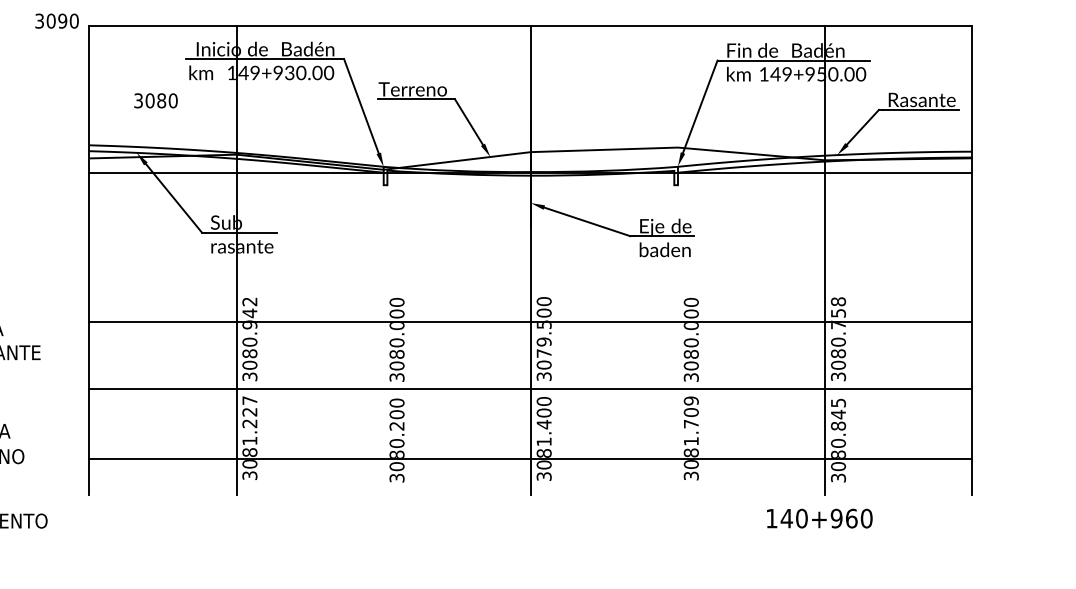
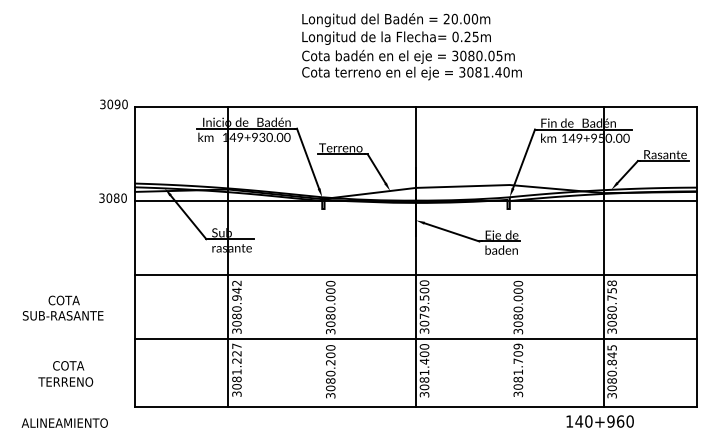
text: (155, 99) -> (112, 197), moved
line: (530, 322) -> (415, 275), moved
line: (530, 458) -> (415, 406), moved

